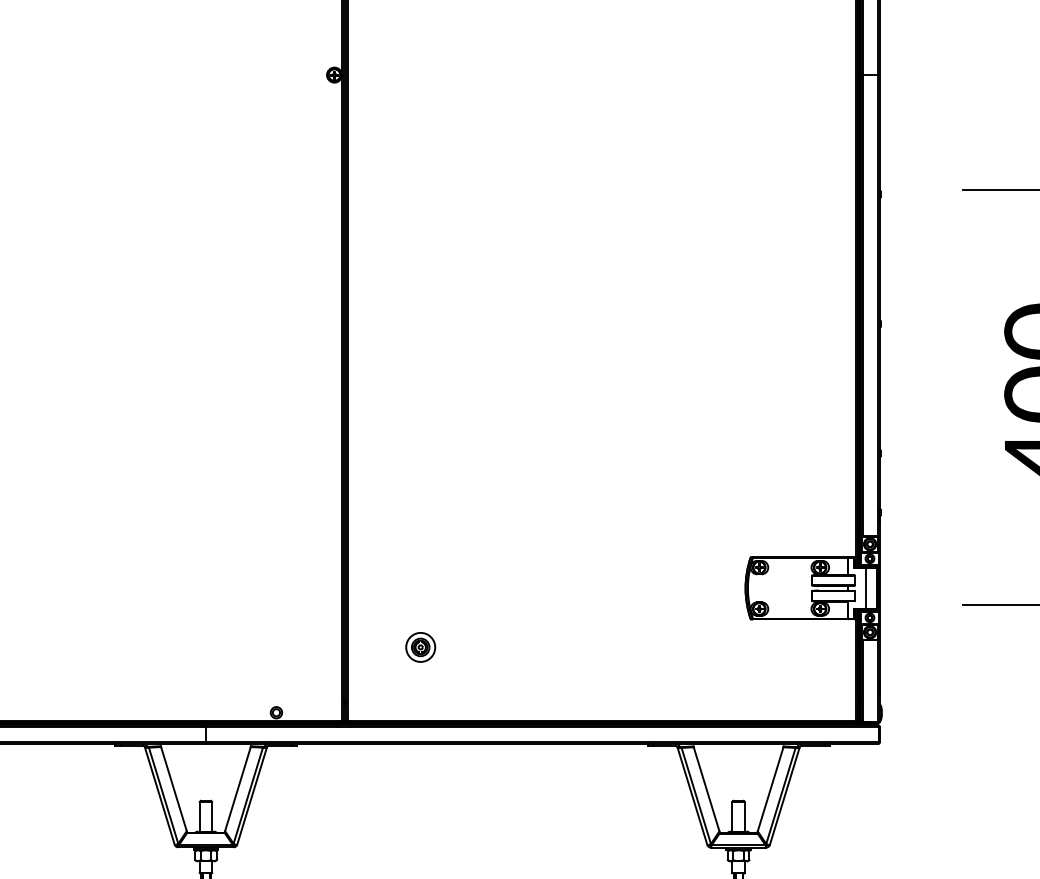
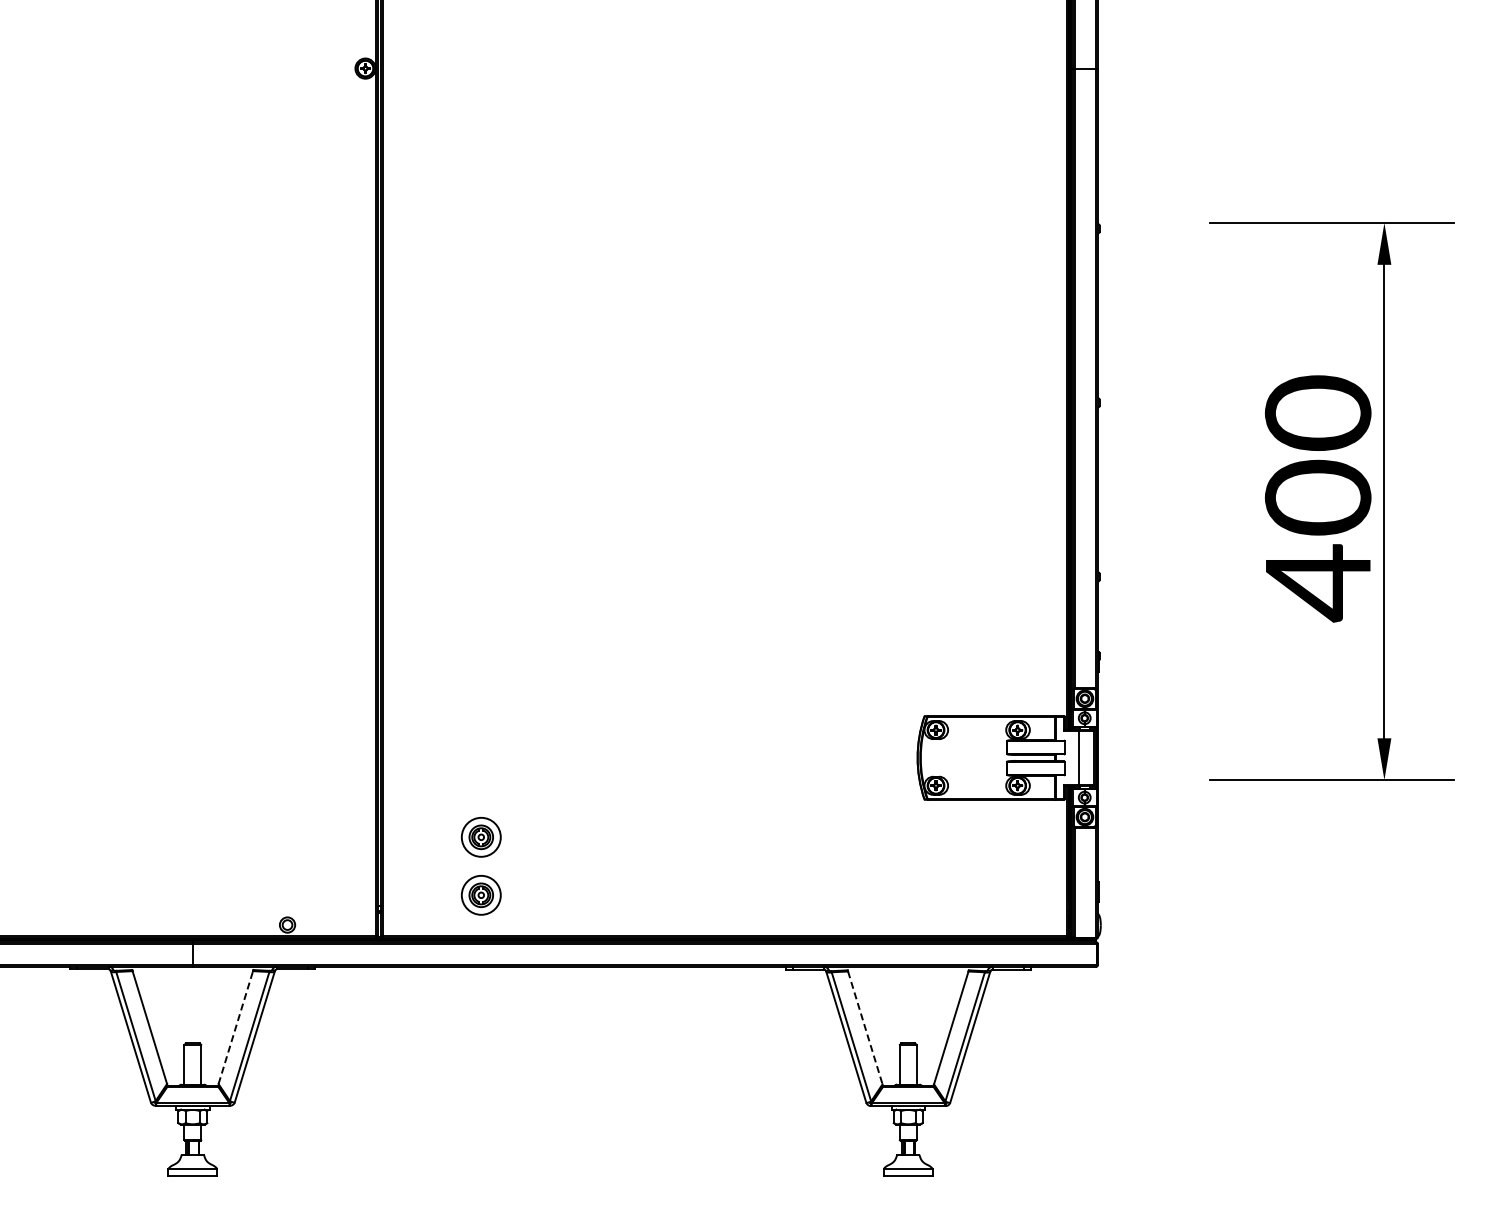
part: (420, 690) -> (480, 895), added
line: (237, 789) -> (235, 1027), solid -> dashed
line: (706, 789) -> (865, 1028), solid -> dashed

